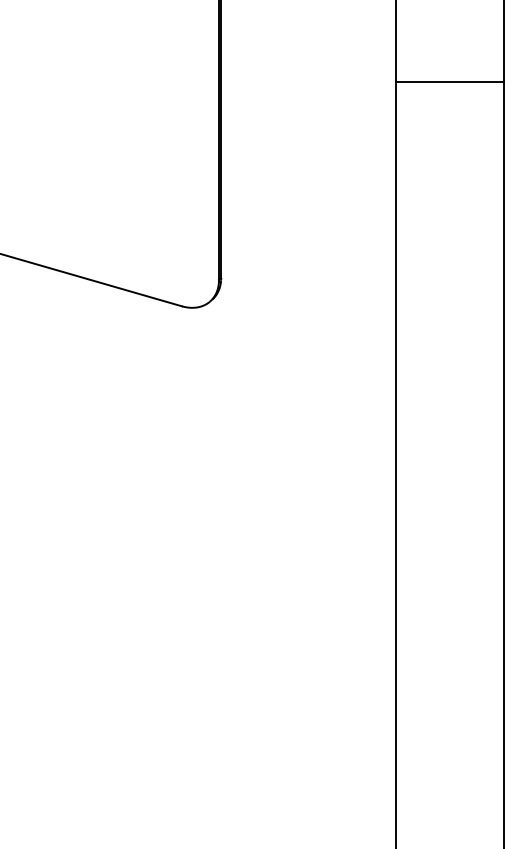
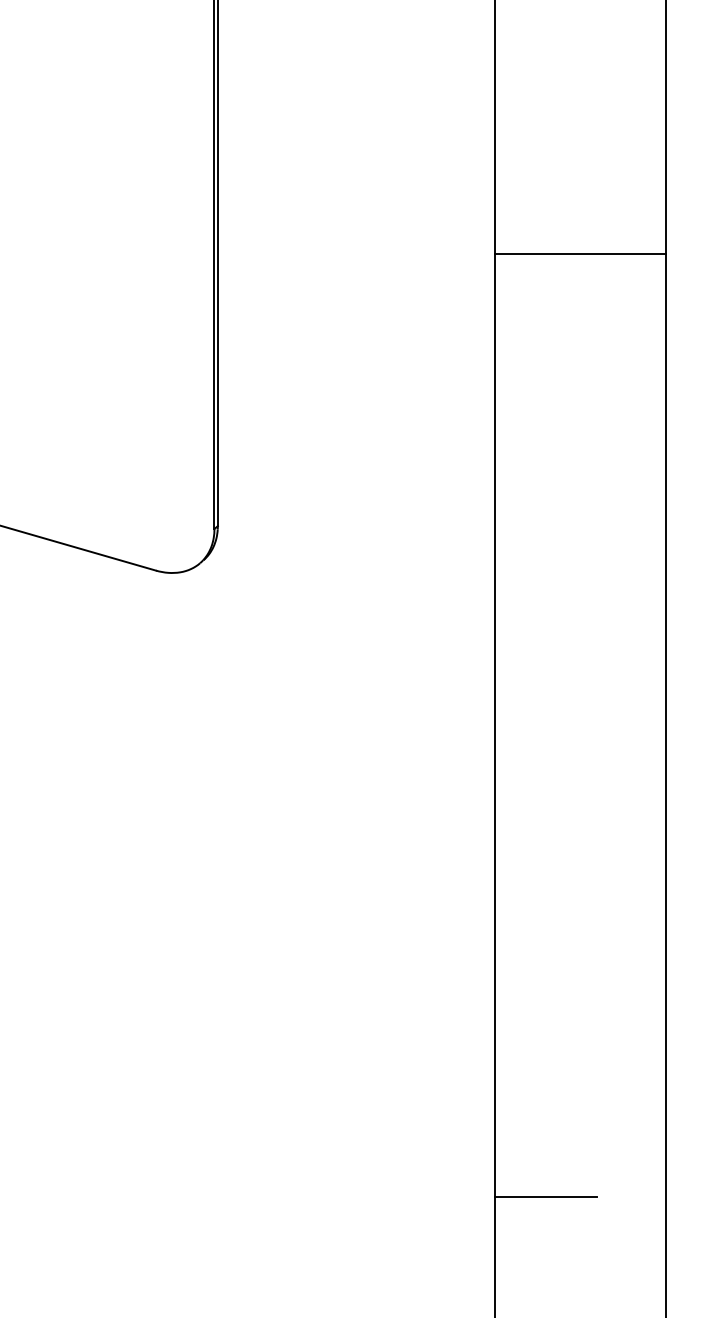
line: (450, 82) -> (580, 254), moved
line: (428, 702) -> (545, 1197), added

